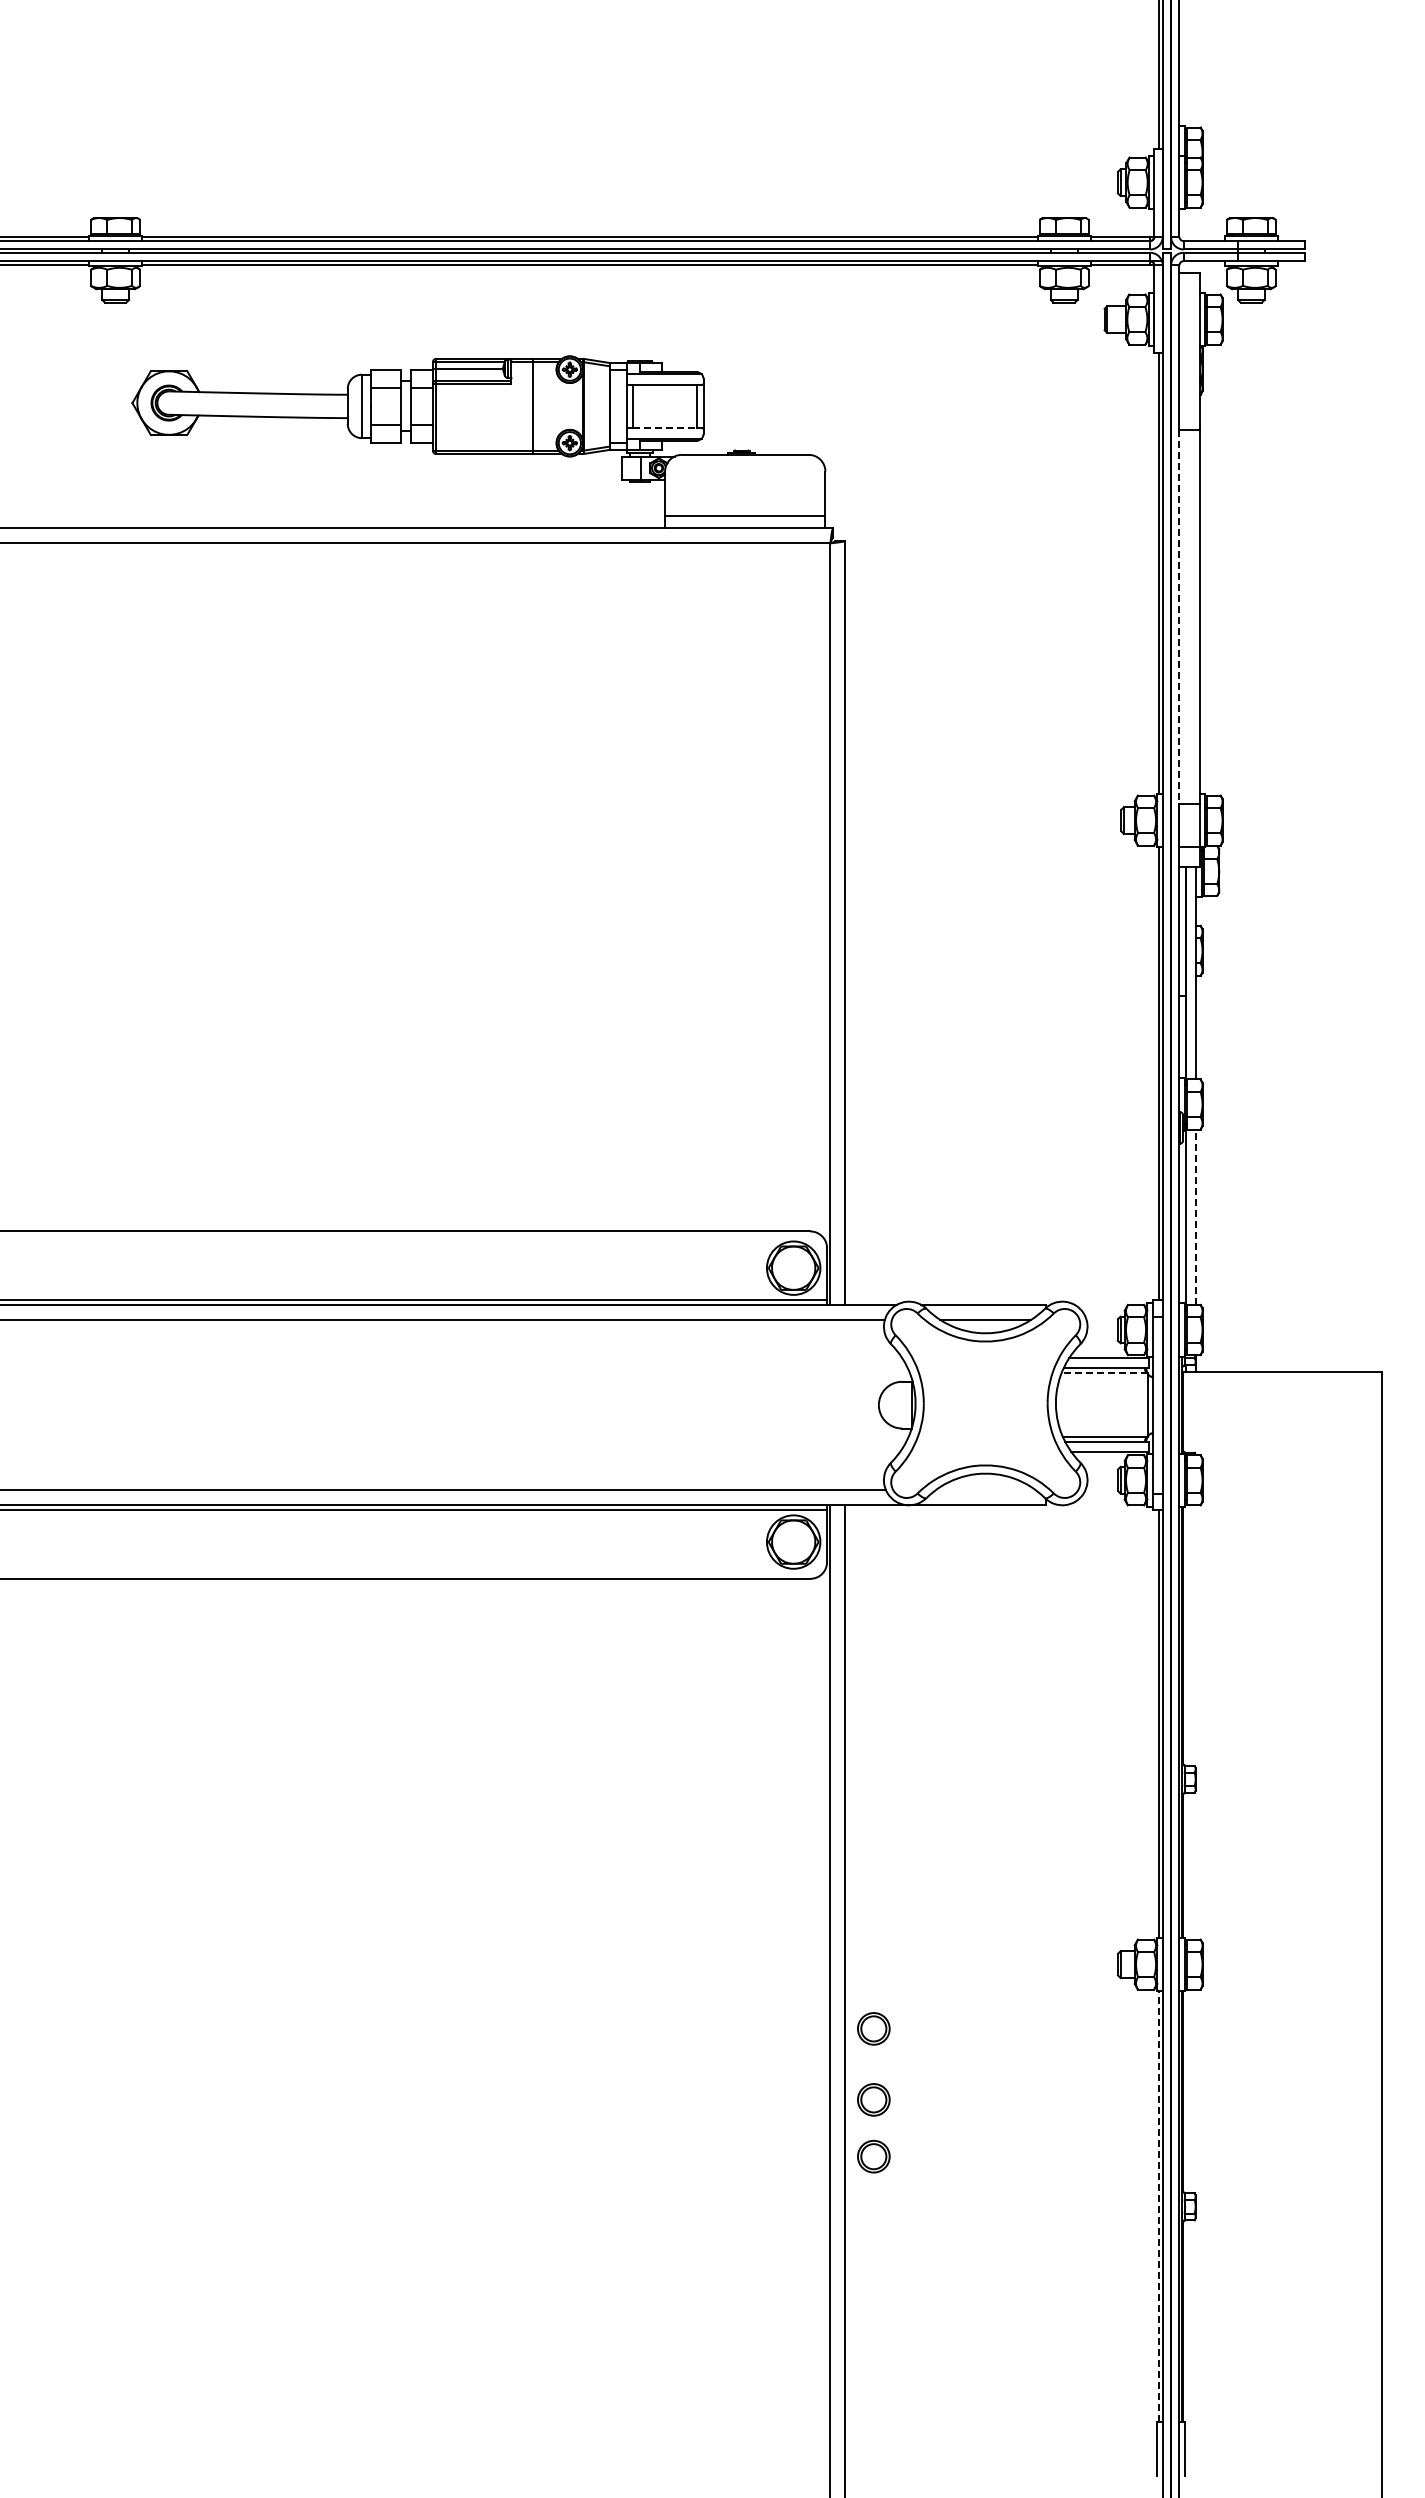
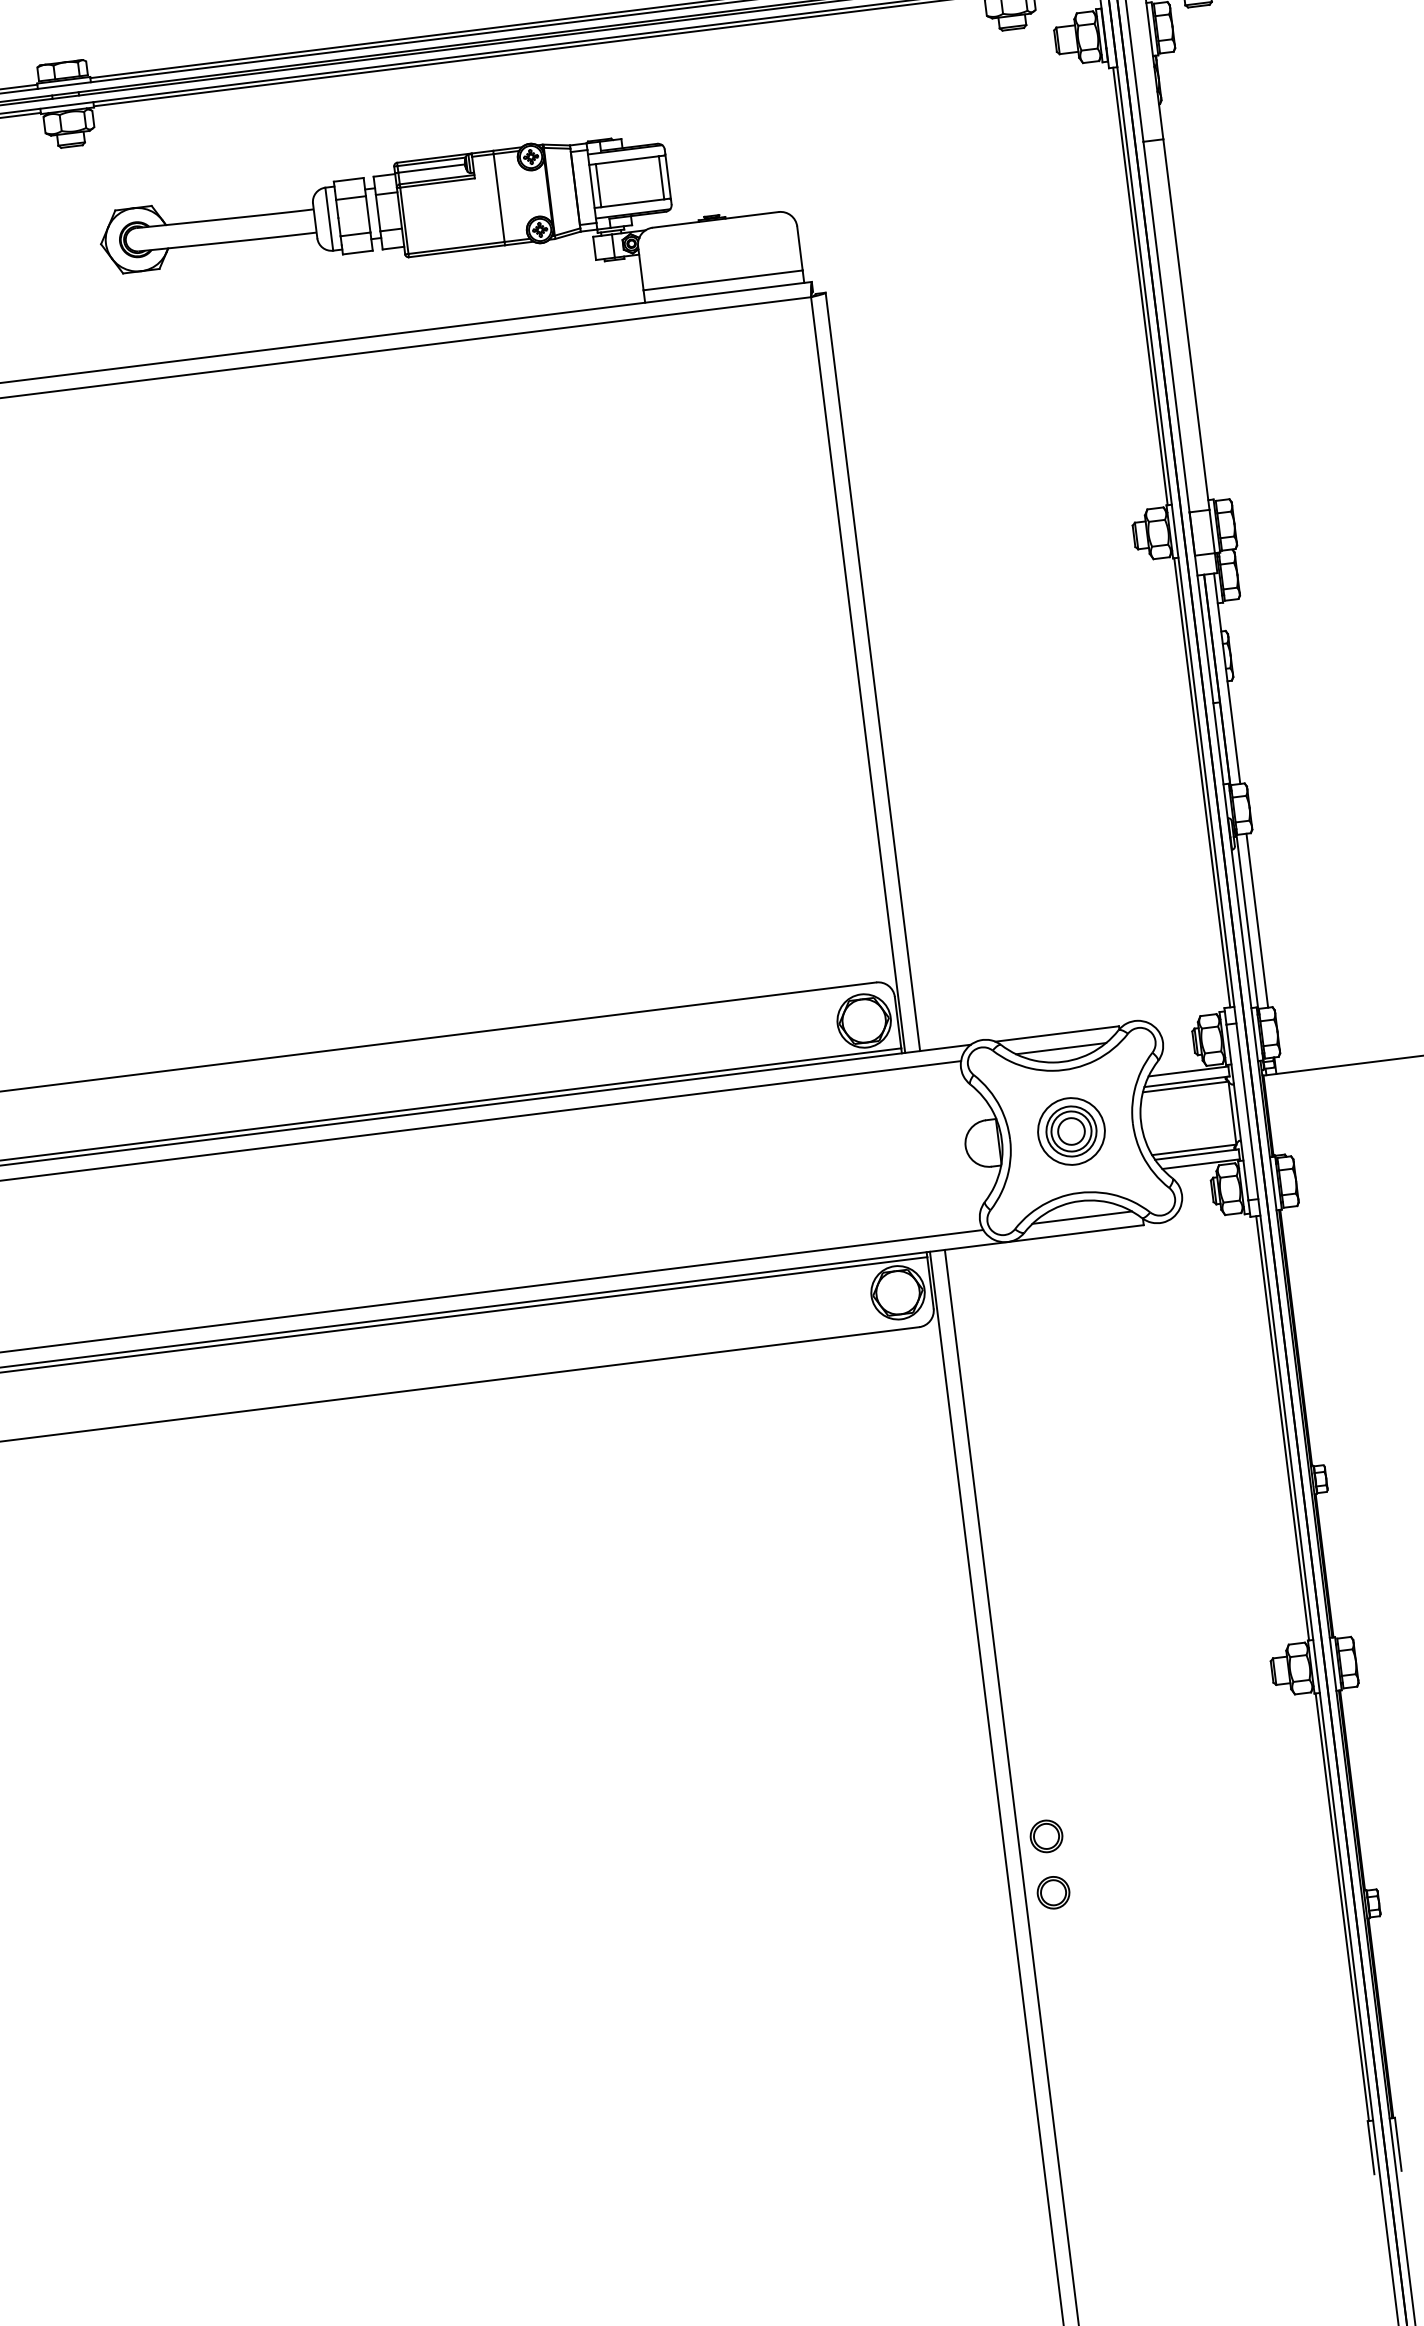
line: (665, 428) -> (633, 203), dashed -> solid
line: (1179, 616) -> (1166, 326), dashed -> solid
line: (1196, 1217) -> (1257, 920), dashed -> solid
line: (1104, 1373) -> (1185, 1087), dashed -> solid
part: (985, 1403) -> (1071, 1131), added
line: (985, 1490) -> (1082, 1217), added
part: (873, 2028) -> (1037, 1765), removed
line: (1158, 2206) -> (1342, 1907), dashed -> solid

